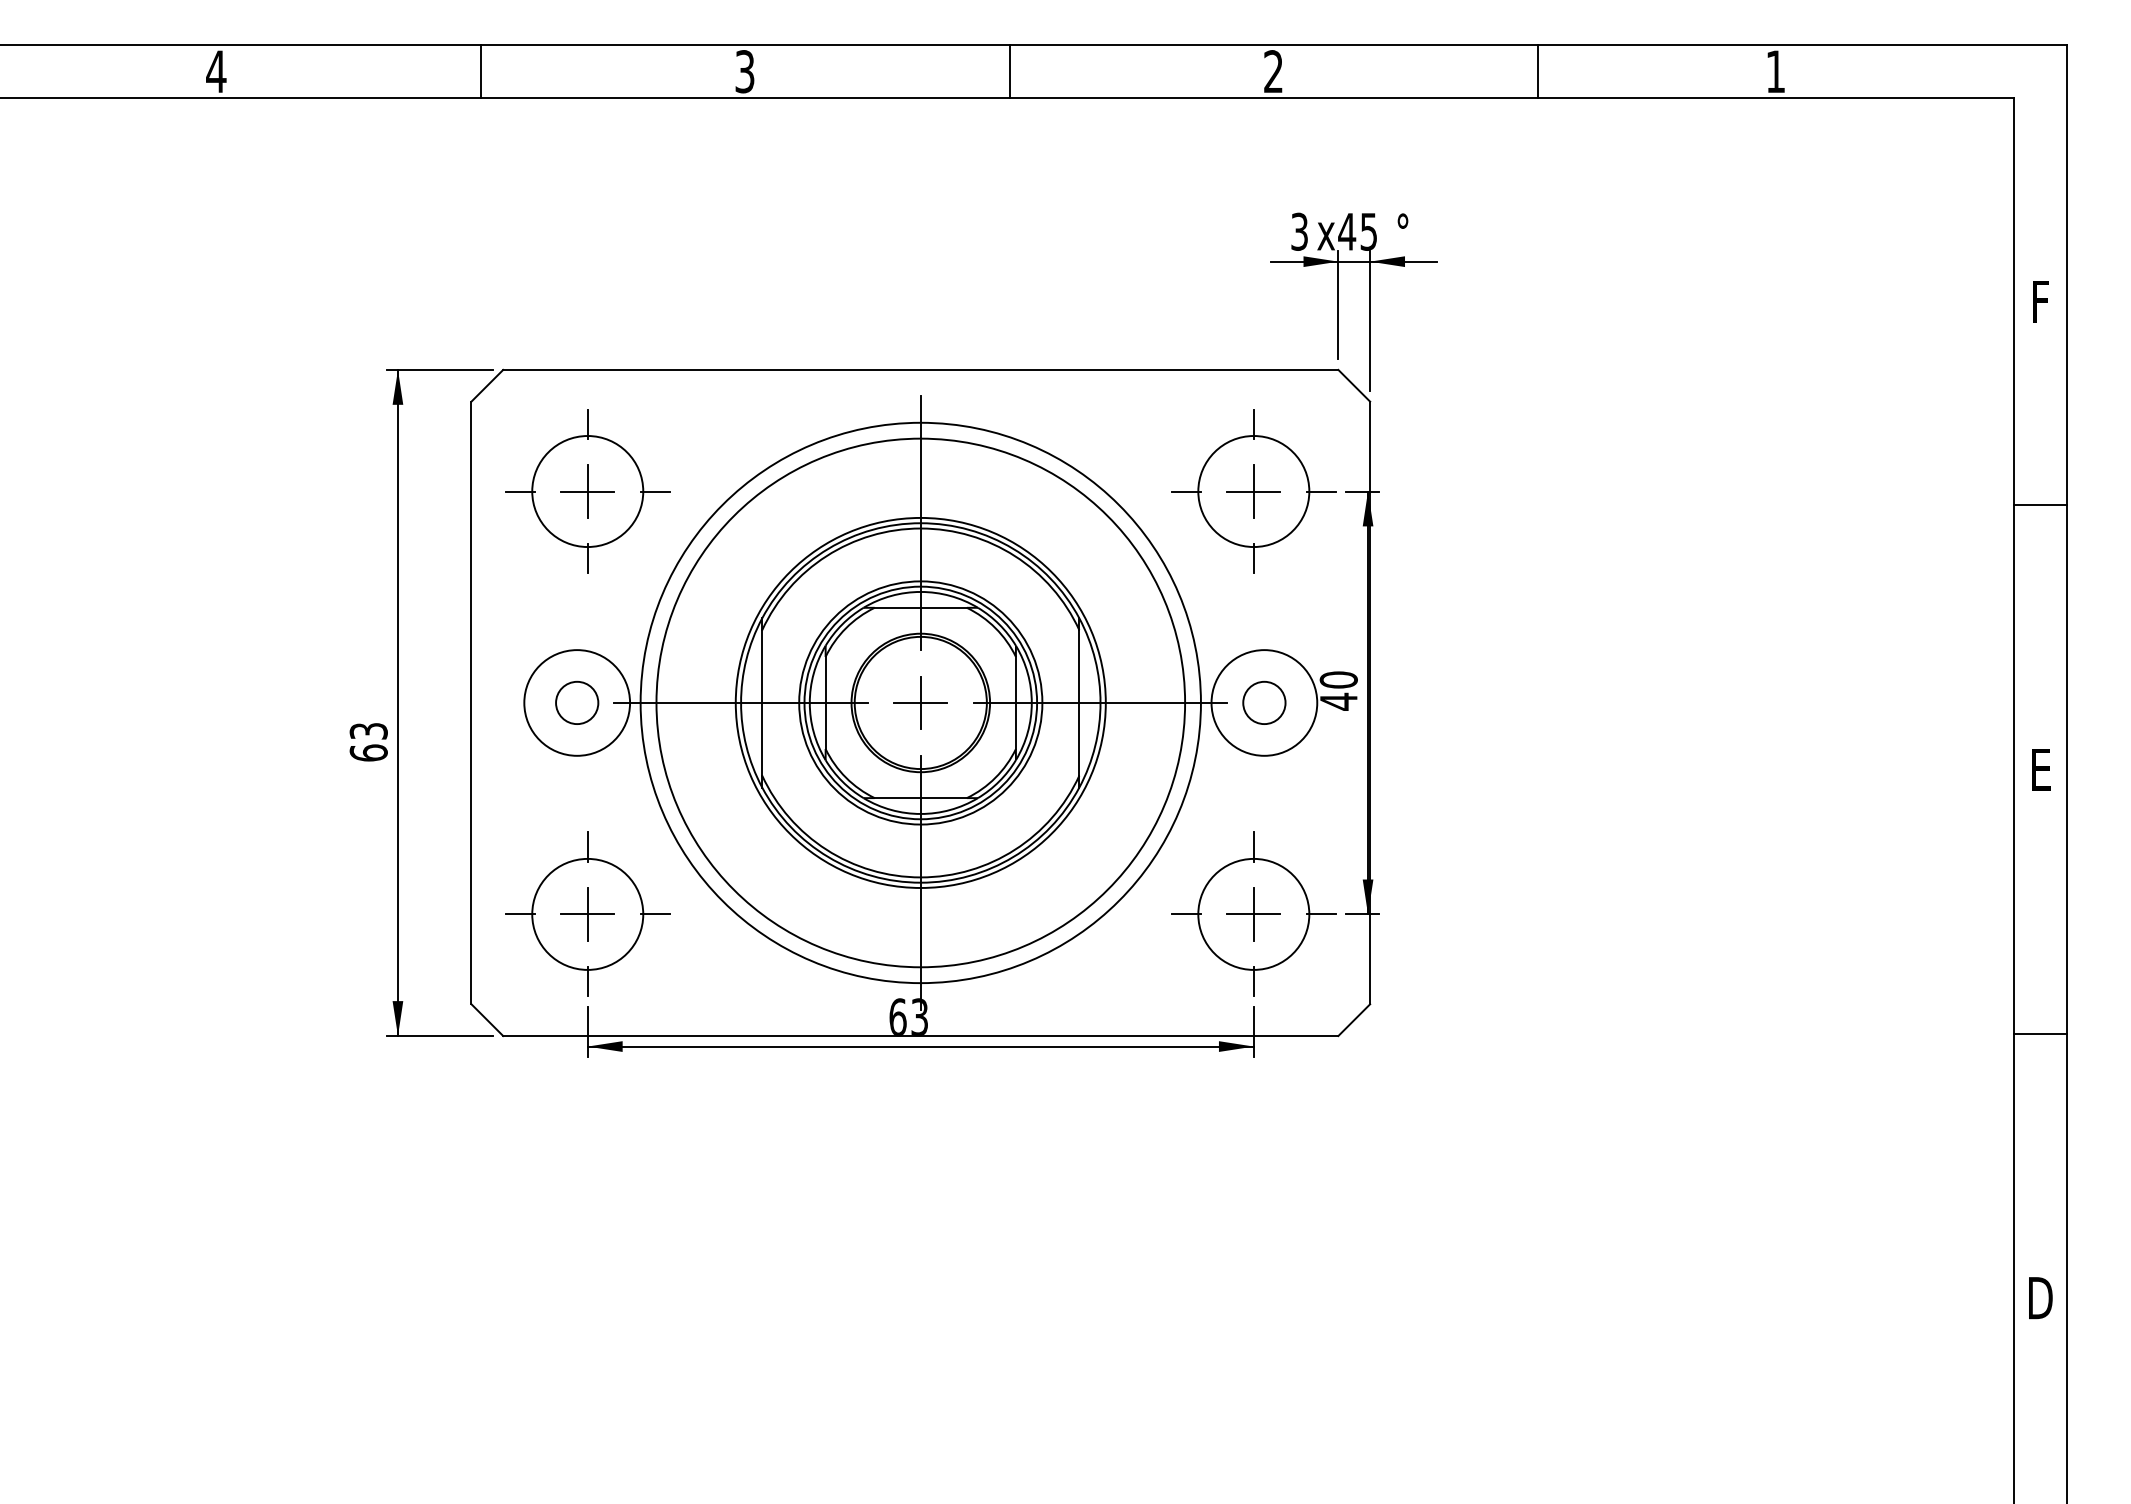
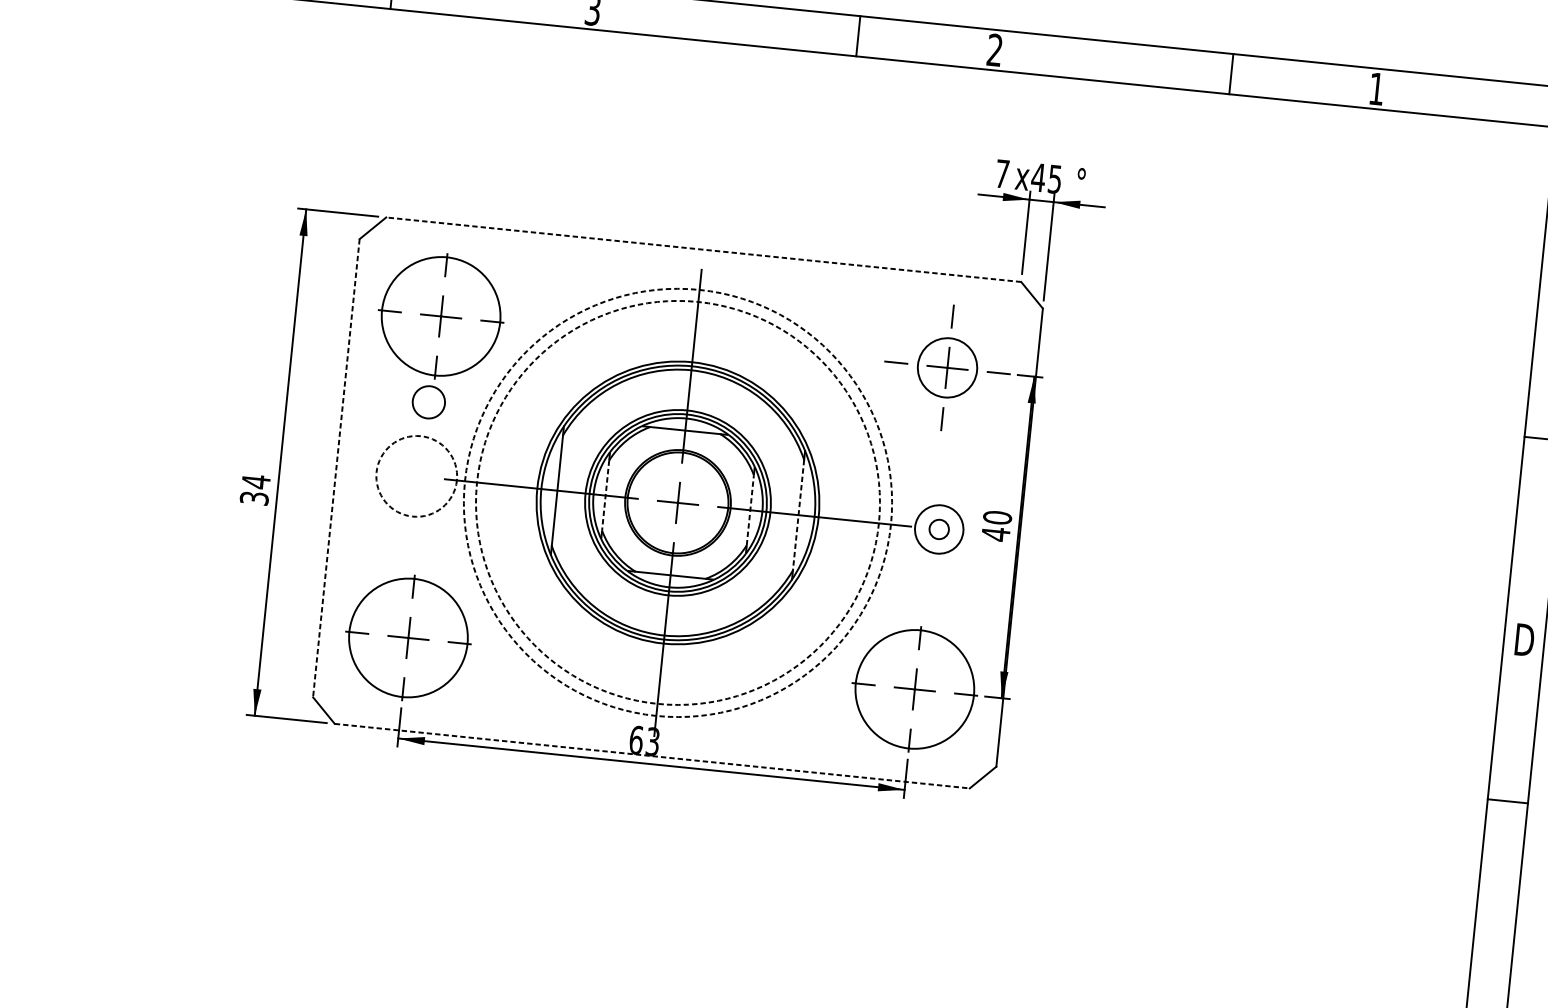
line: (1009, 71) -> (858, 36), moved
line: (1538, 71) -> (1231, 74), moved
text: (1299, 231) -> (1002, 173), 3 -> 7
line: (920, 369) -> (703, 249), solid -> dashed
circle: (587, 491) -> (440, 316), size x1.4
circle: (1253, 491) -> (947, 367), size x0.7
circle: (577, 702) -> (417, 476), solid -> dashed
circle: (577, 702) -> (429, 402), moved
circle: (920, 702) -> (677, 502), solid -> dashed
circle: (920, 702) -> (677, 502), solid -> dashed
line: (1015, 702) -> (750, 509), solid -> dashed
circle: (1264, 702) -> (939, 529), size x0.6
circle: (1264, 702) -> (939, 529), size x0.6
line: (471, 703) -> (336, 468), solid -> dashed
line: (825, 703) -> (605, 495), solid -> dashed
line: (1079, 703) -> (798, 515), solid -> dashed
text: (368, 741) -> (255, 489), 63 -> 34
text: (2041, 769) -> (1524, 640), E -> D
circle: (587, 913) -> (408, 637), size x1.4
circle: (1253, 913) -> (914, 688), size x1.4
line: (2040, 1033) -> (1507, 801), moved
line: (920, 1036) -> (652, 756), solid -> dashed

